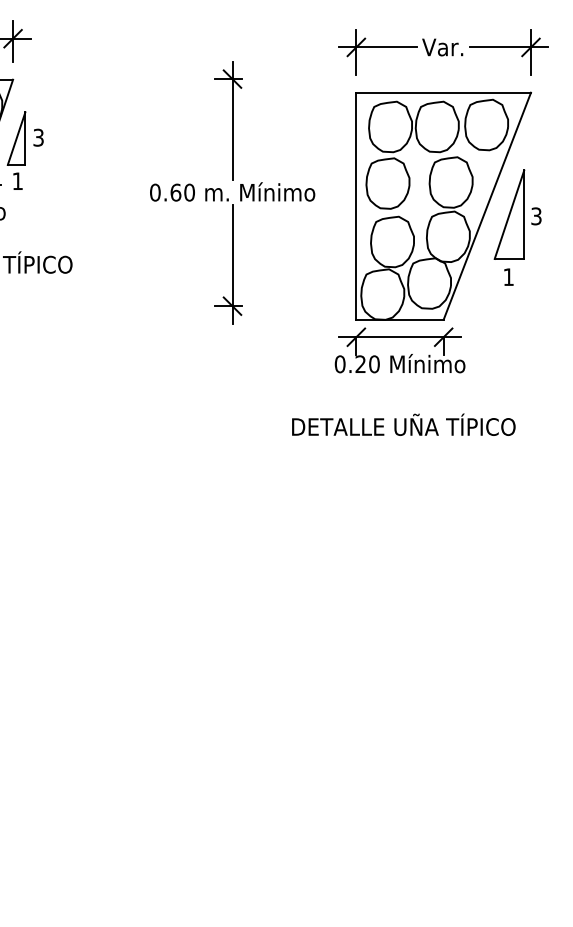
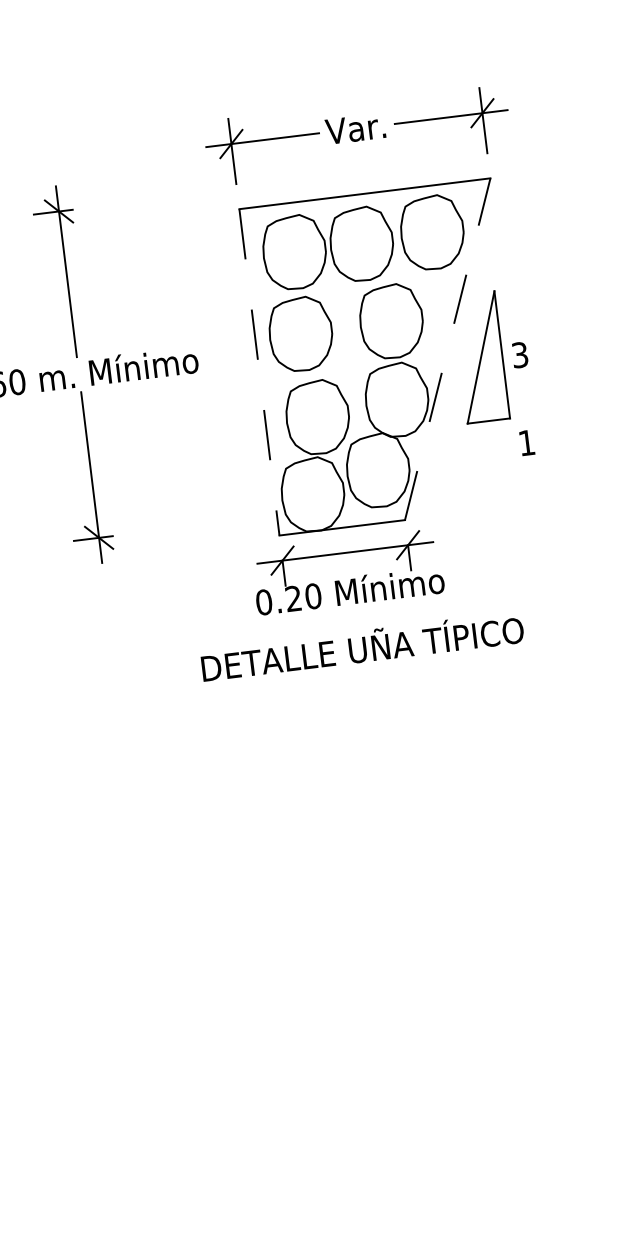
line: (356, 206) -> (259, 372), solid -> dashed
line: (487, 206) -> (448, 349), solid -> dashed
text: (508, 276) -> (526, 442), moved
text: (403, 424) -> (361, 646), moved

